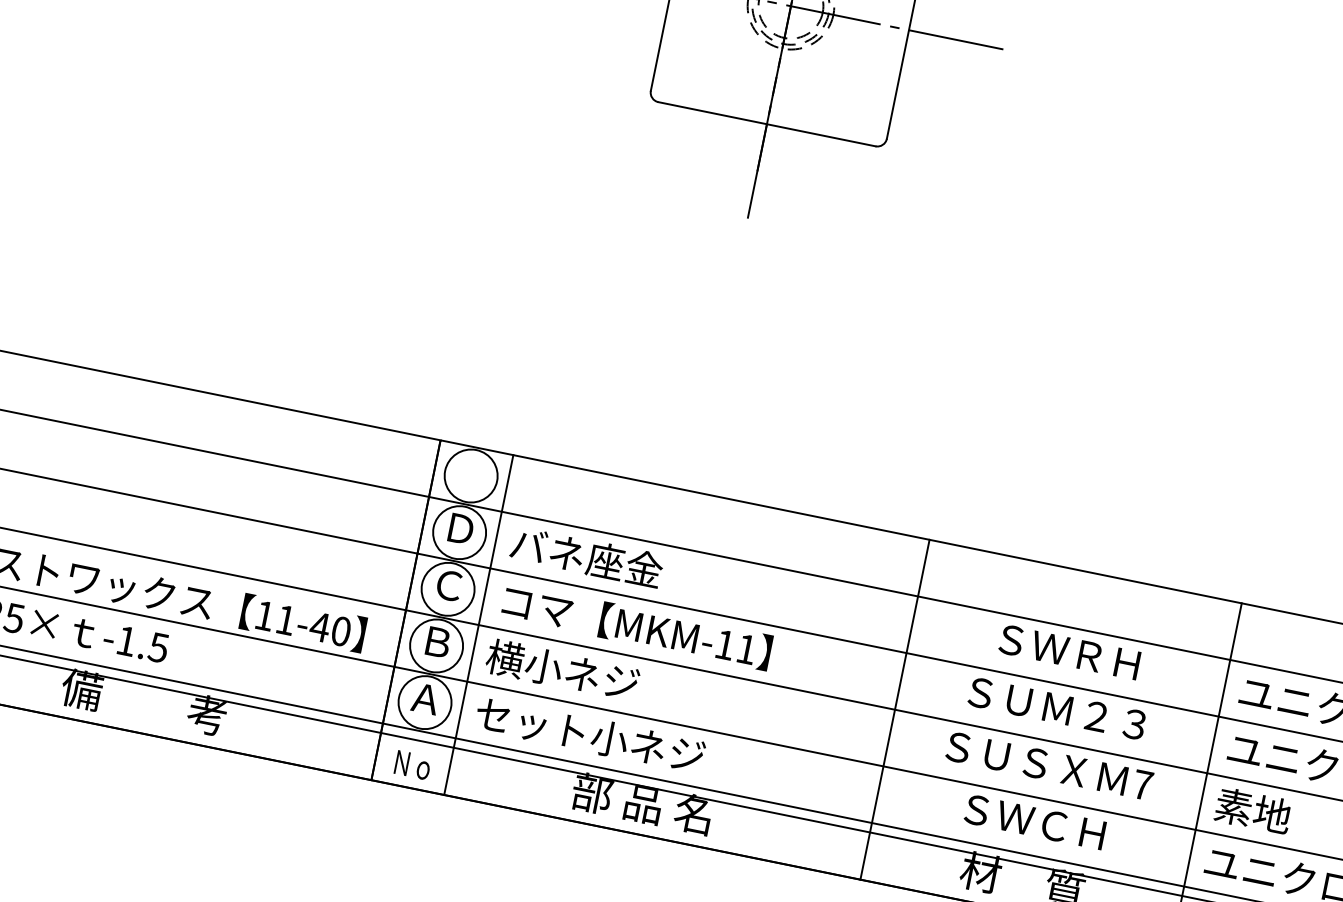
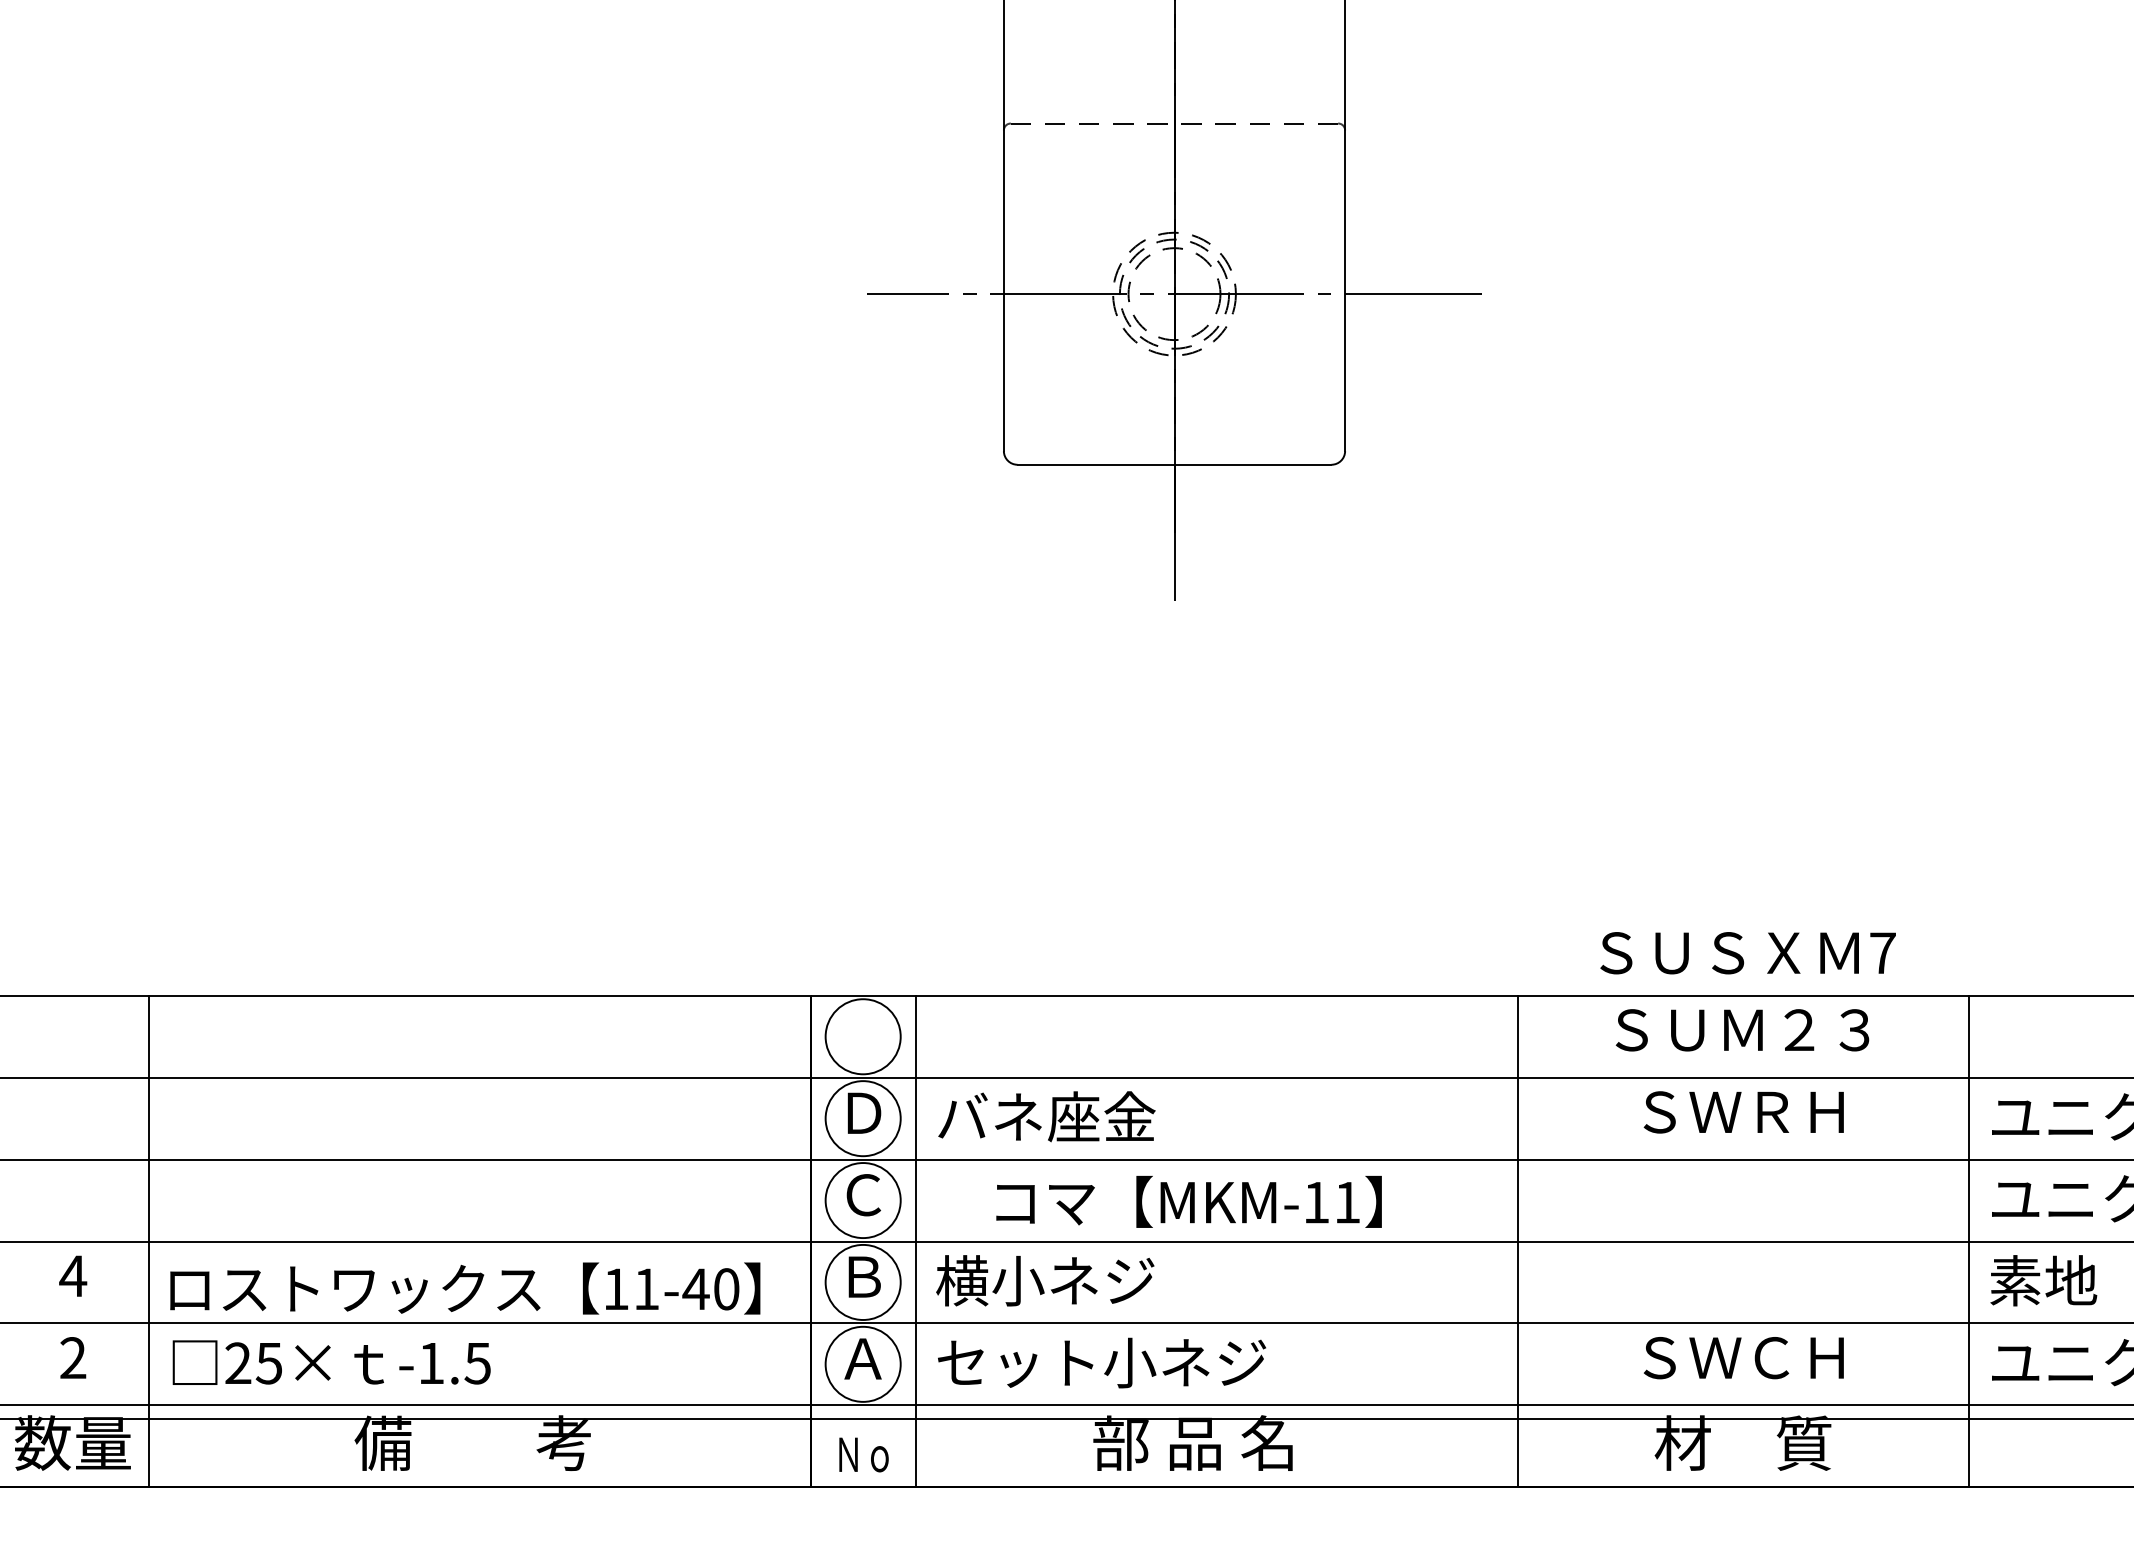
text: (636, 626) -> (1188, 1201), moved
text: (1057, 708) -> (1742, 1030), moved
text: (1049, 766) -> (1747, 953), moved

